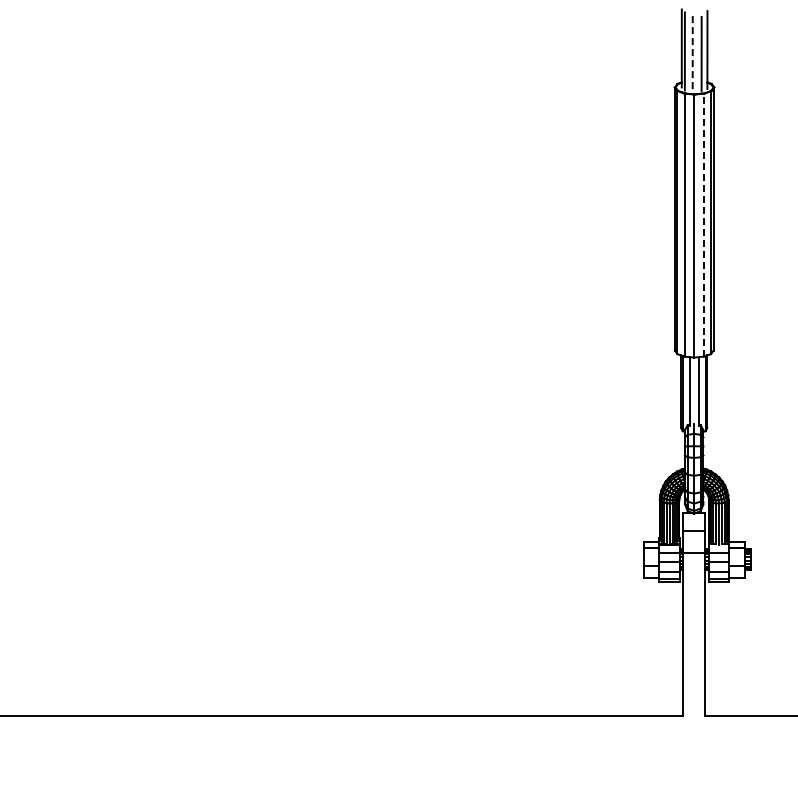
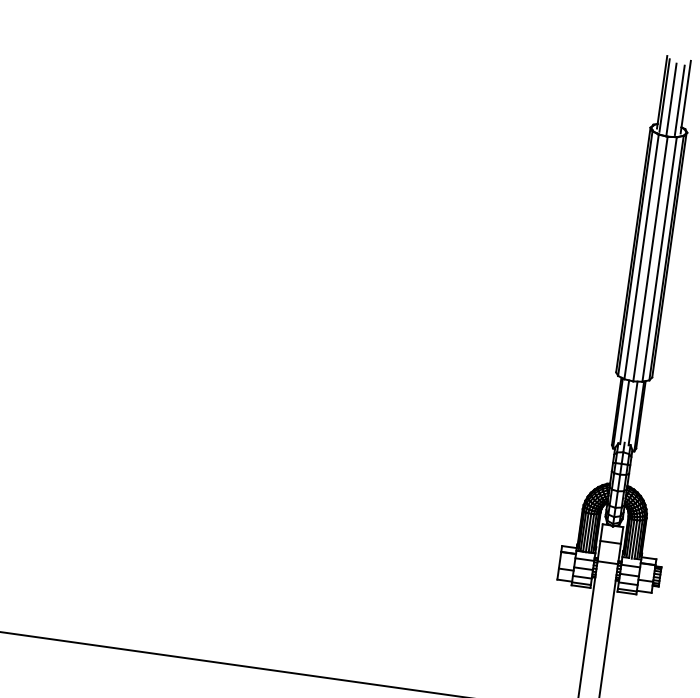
line: (692, 54) -> (671, 99), dashed -> solid
line: (703, 225) -> (659, 259), dashed -> solid

